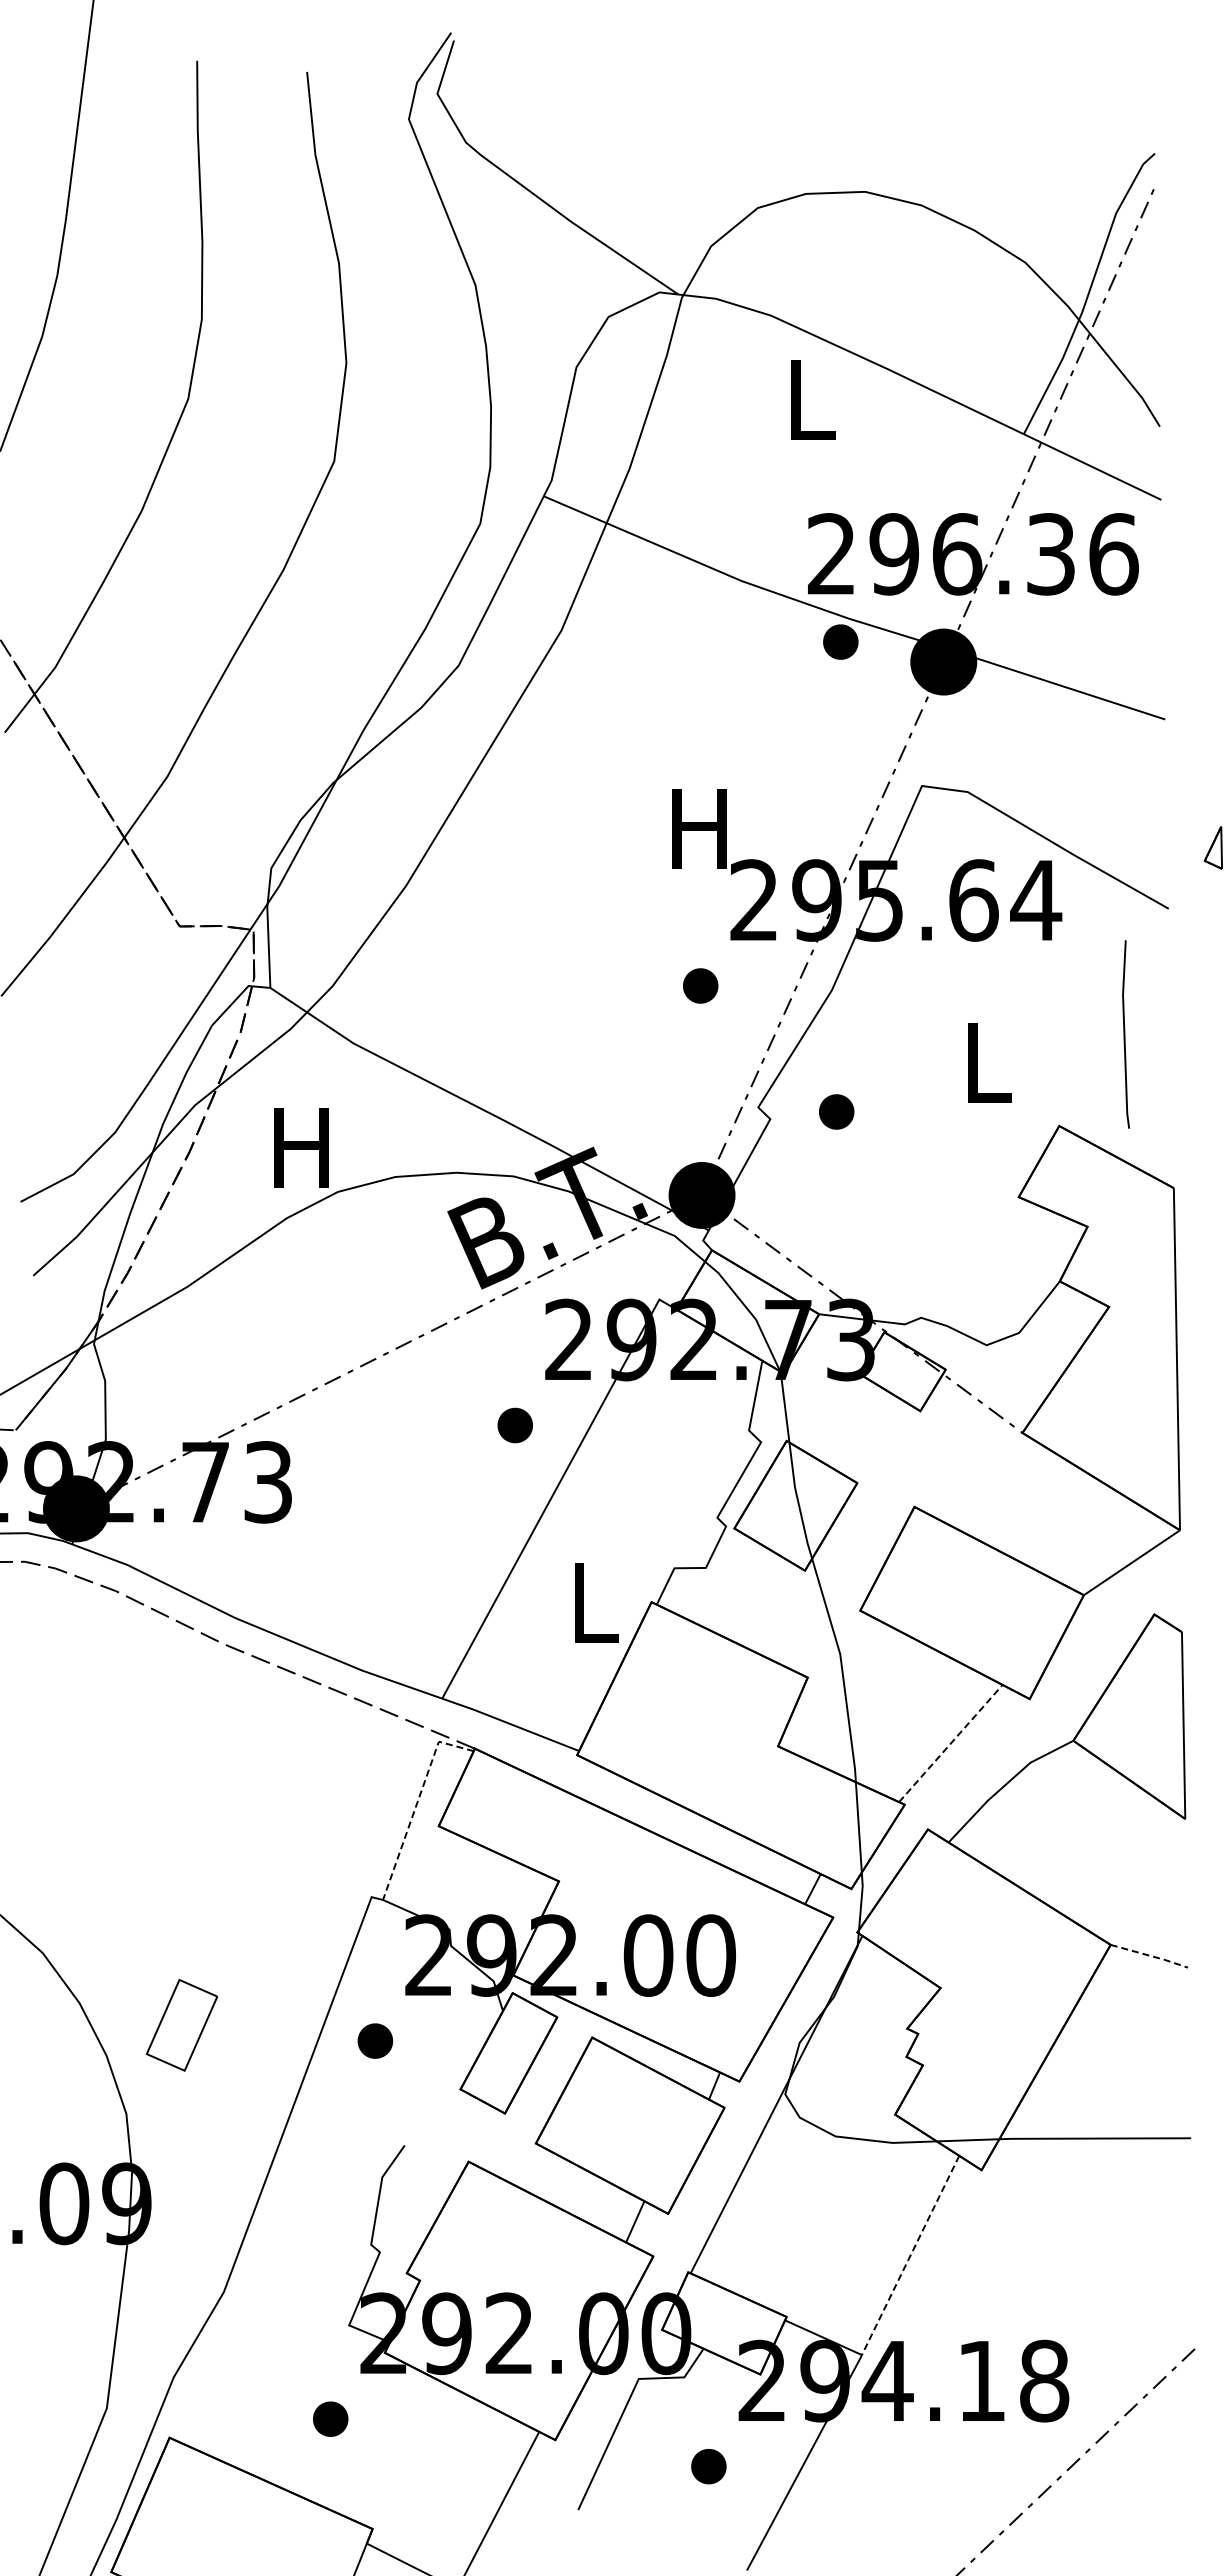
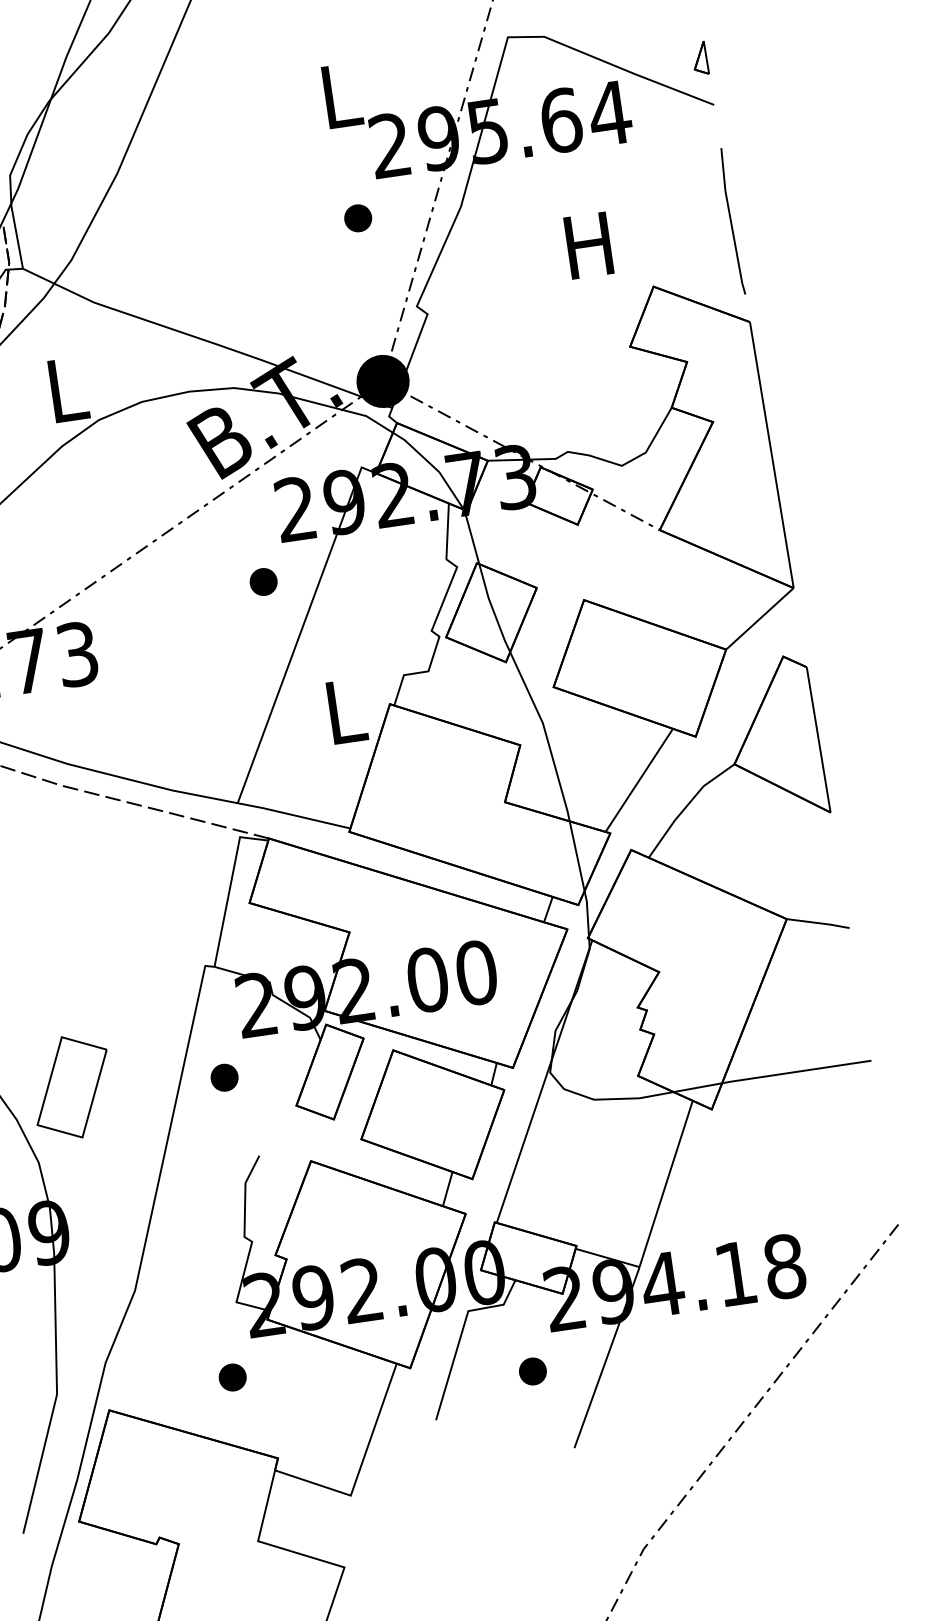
text: (699, 828) -> (339, 95), H -> L
part: (1212, 847) -> (699, 58), moved
line: (1125, 1034) -> (731, 221), moved
text: (985, 1062) -> (588, 245), L -> H
part: (836, 1111) -> (478, 300), removed
text: (301, 1147) -> (65, 389), H -> L
line: (951, 1743) -> (639, 780), dashed -> solid
line: (417, 1802) -> (230, 886), dashed -> solid
line: (1150, 1955) -> (819, 922), dashed -> solid
part: (181, 2025) -> (71, 1087), size x1.43
line: (910, 2255) -> (666, 1184), dashed -> solid

